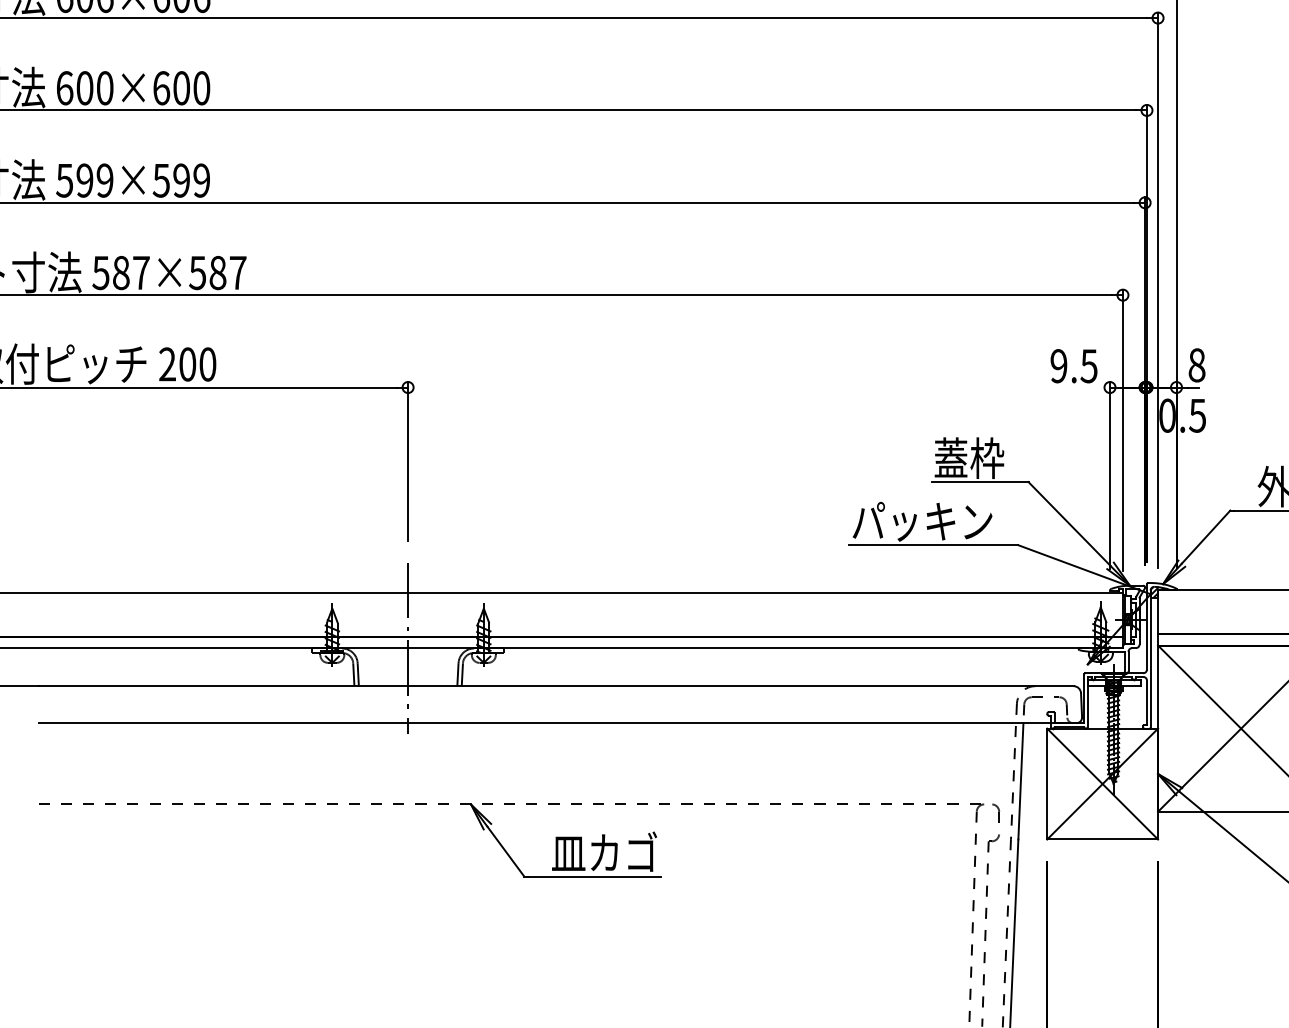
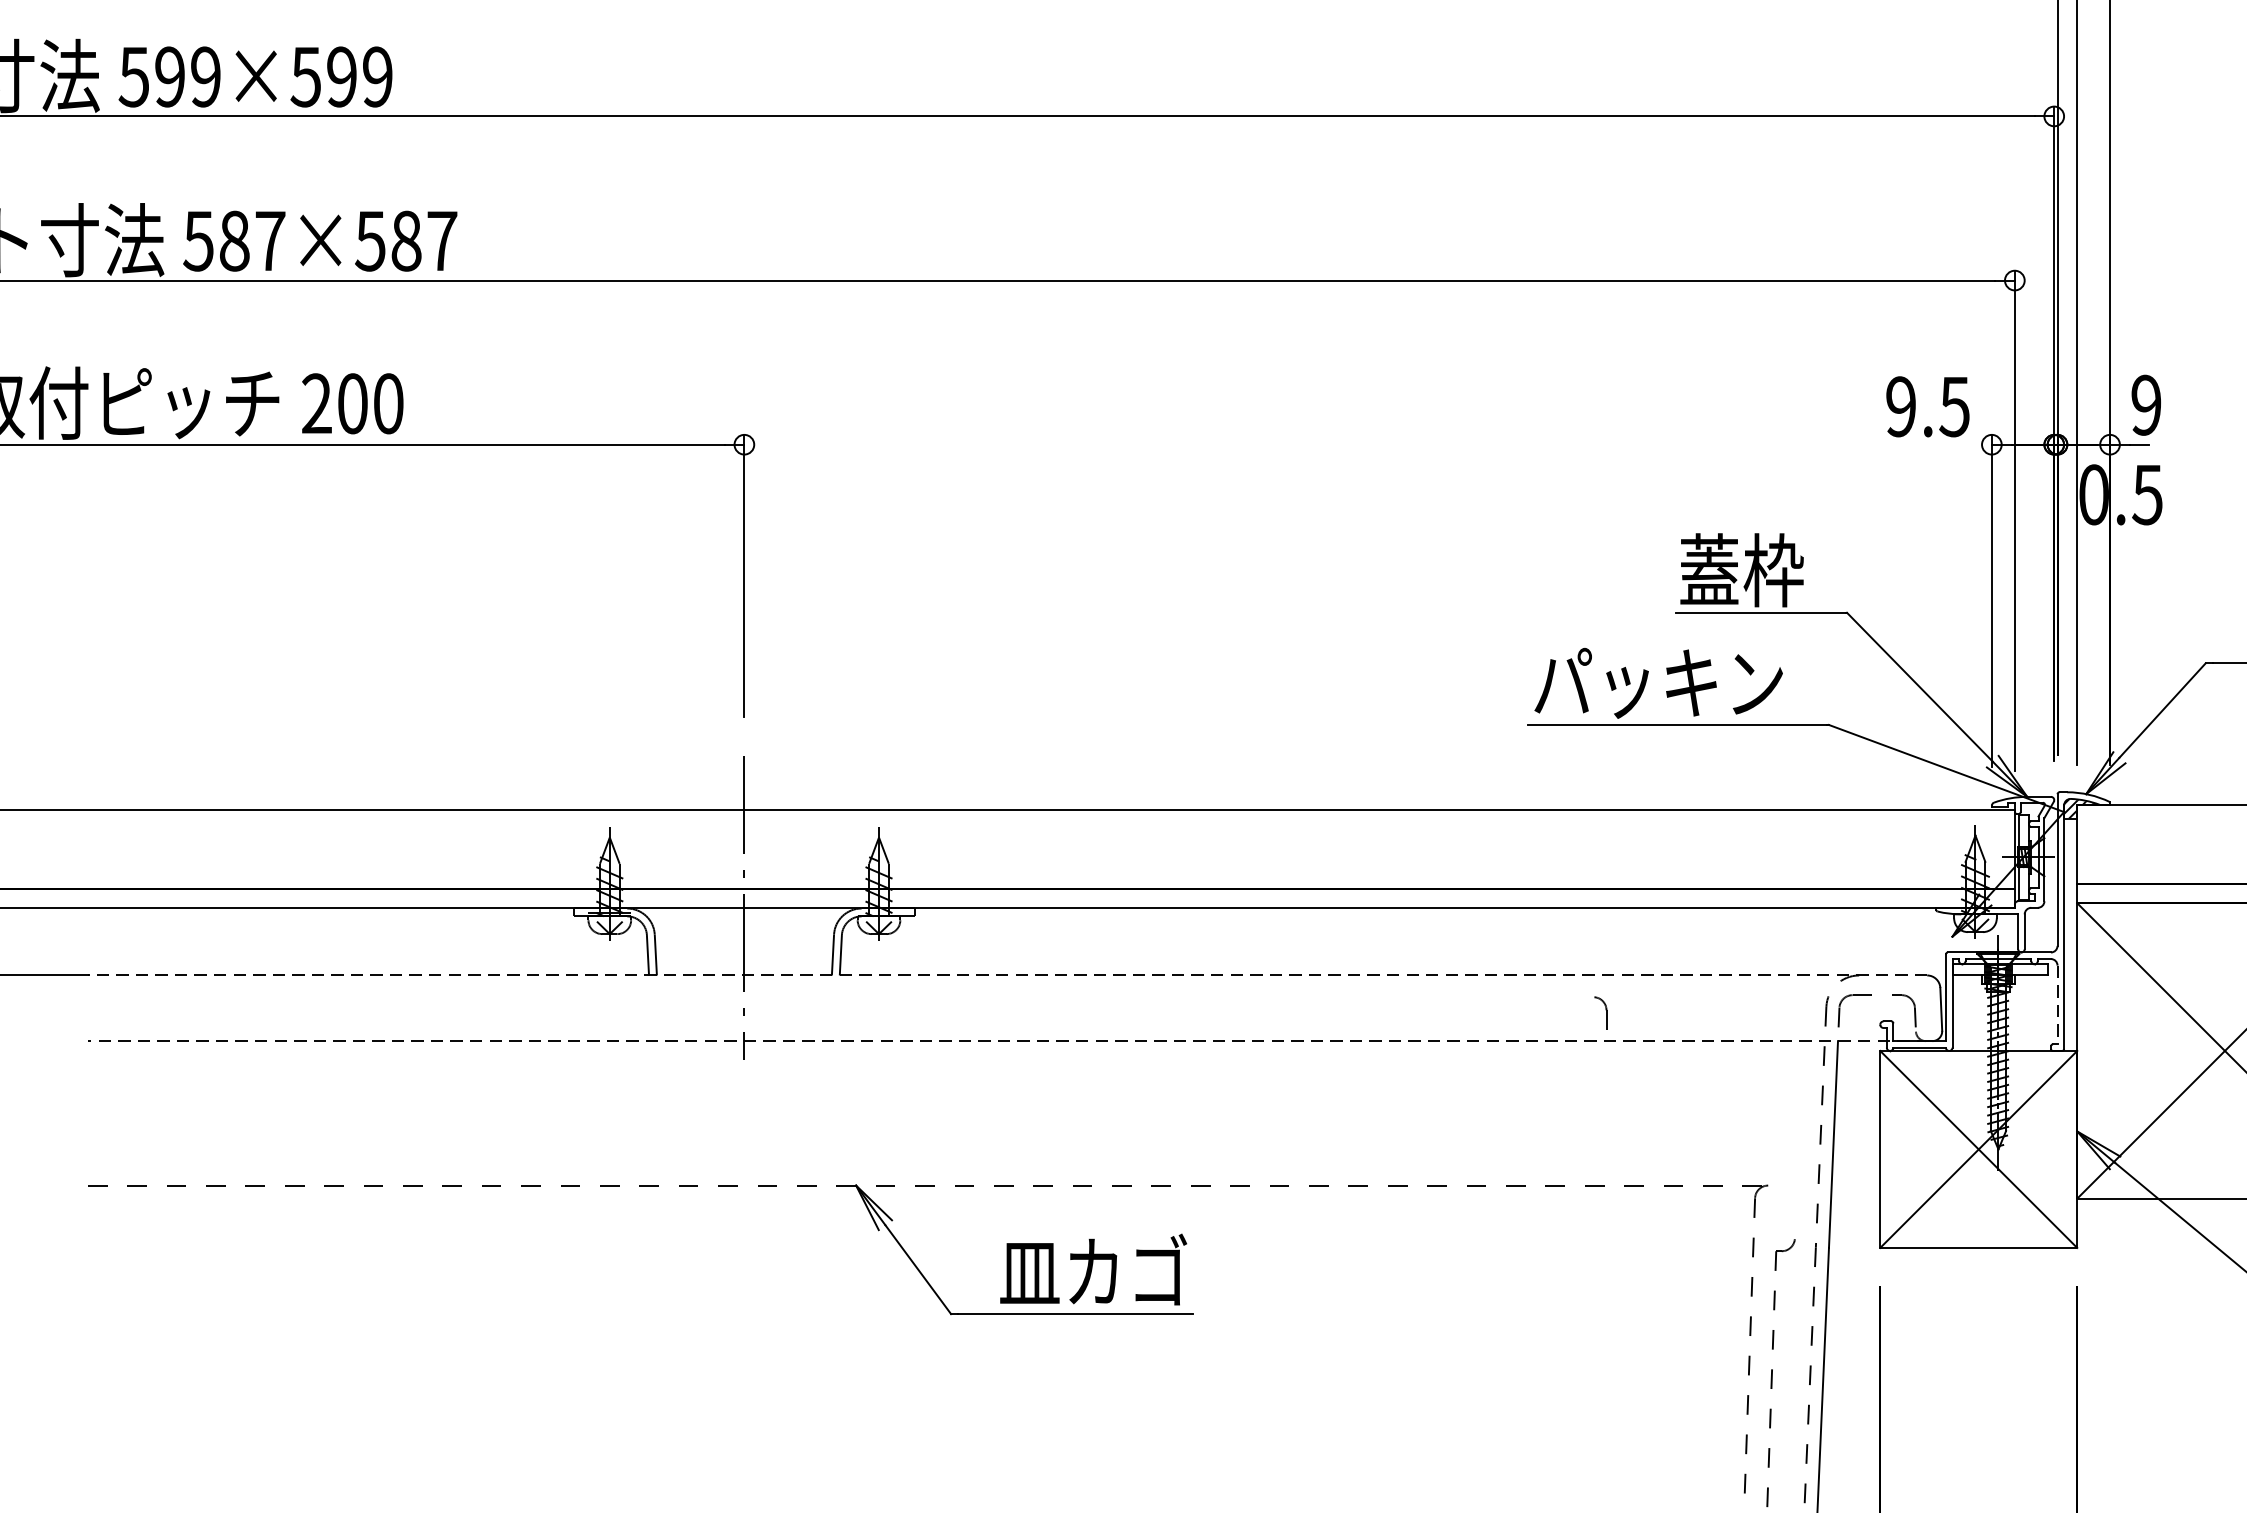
text: (1196, 365) -> (2145, 405), 8 -> 9
line: (555, 686) -> (1006, 976), solid -> dashed
line: (1146, 703) -> (2056, 1006), solid -> dashed
line: (556, 723) -> (1008, 1041), solid -> dashed
part: (995, 812) -> (1599, 1011), moved

